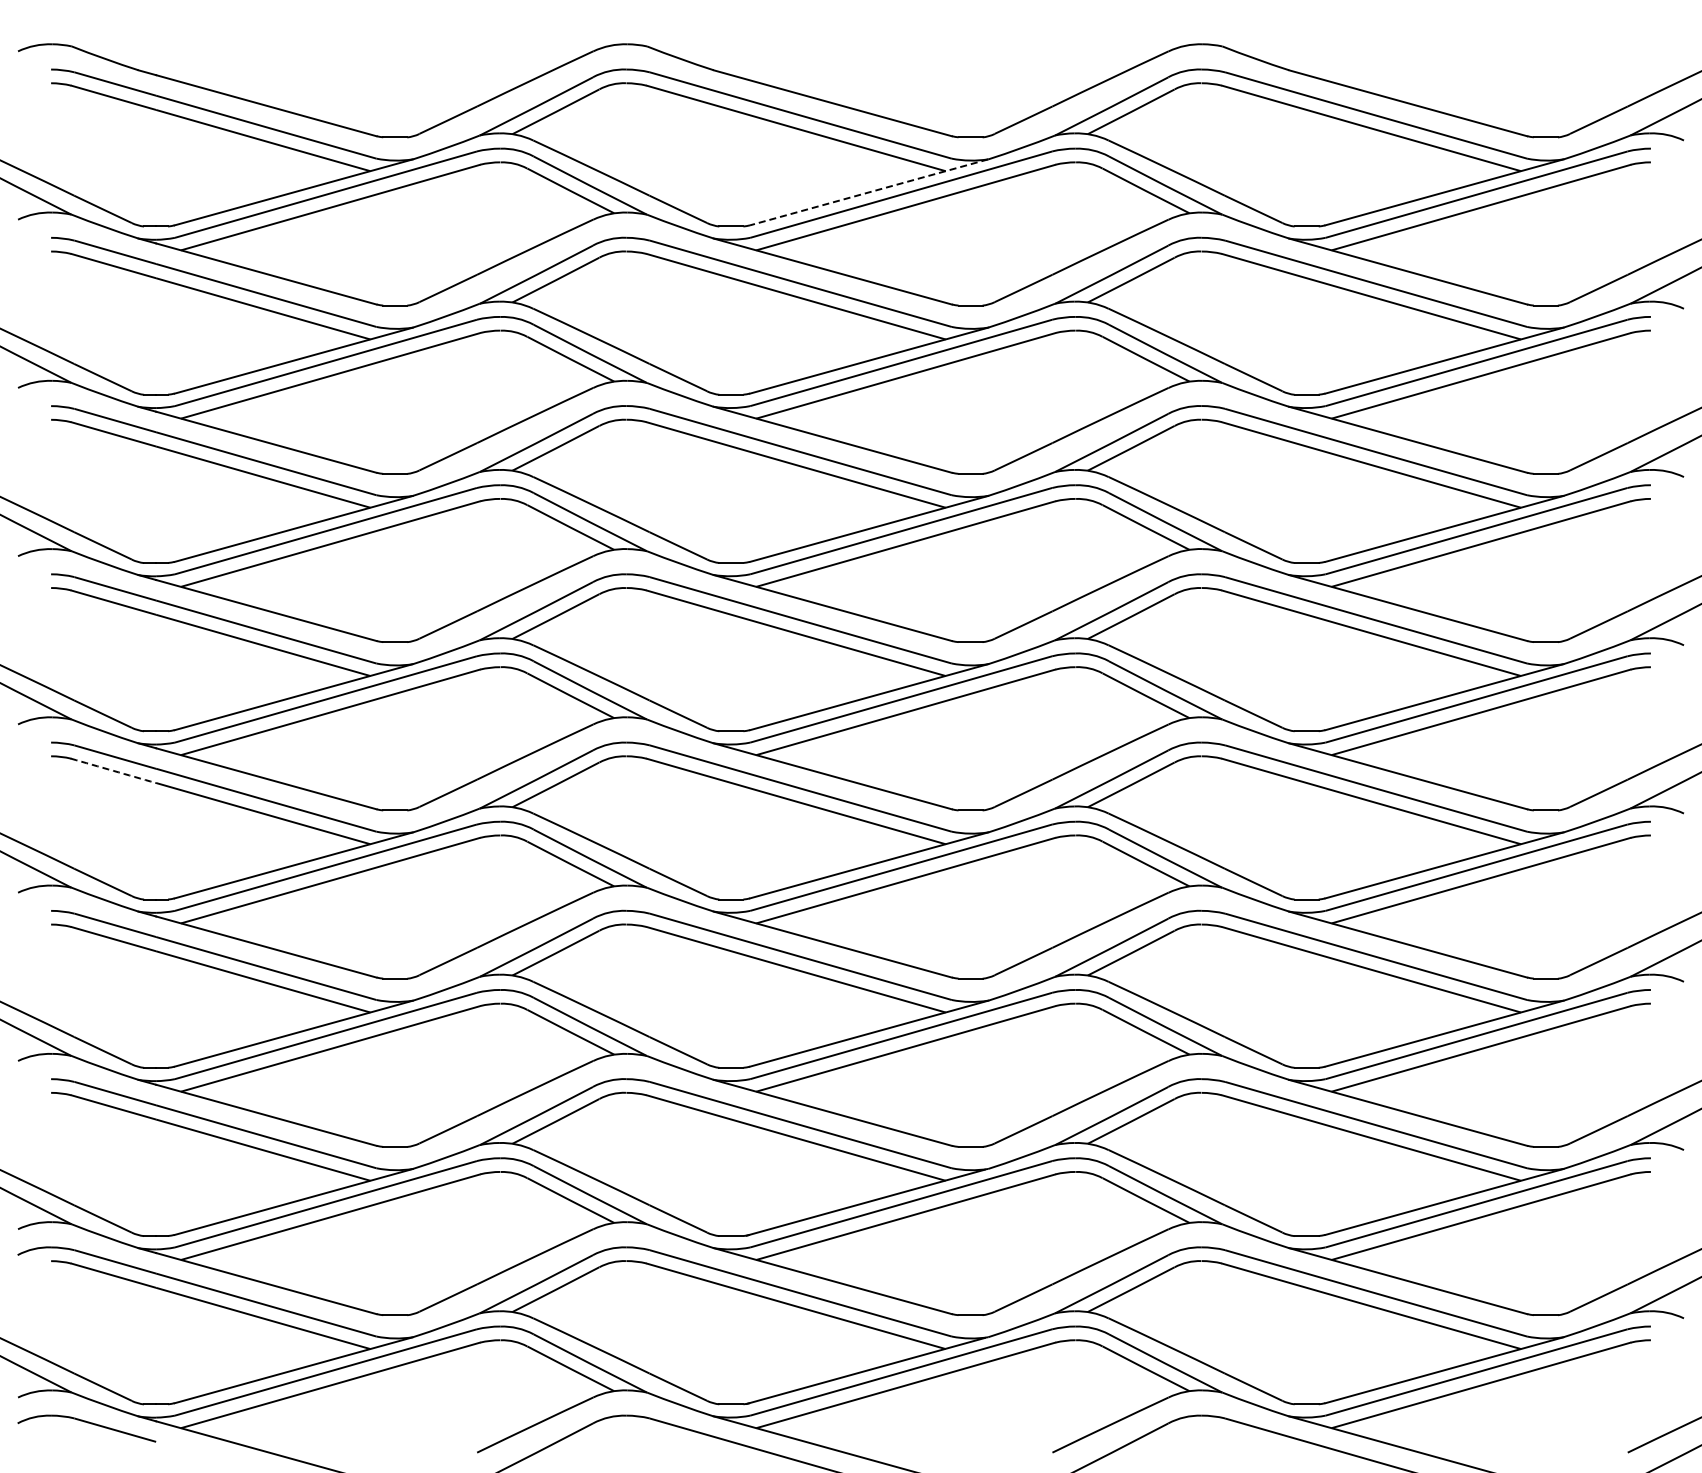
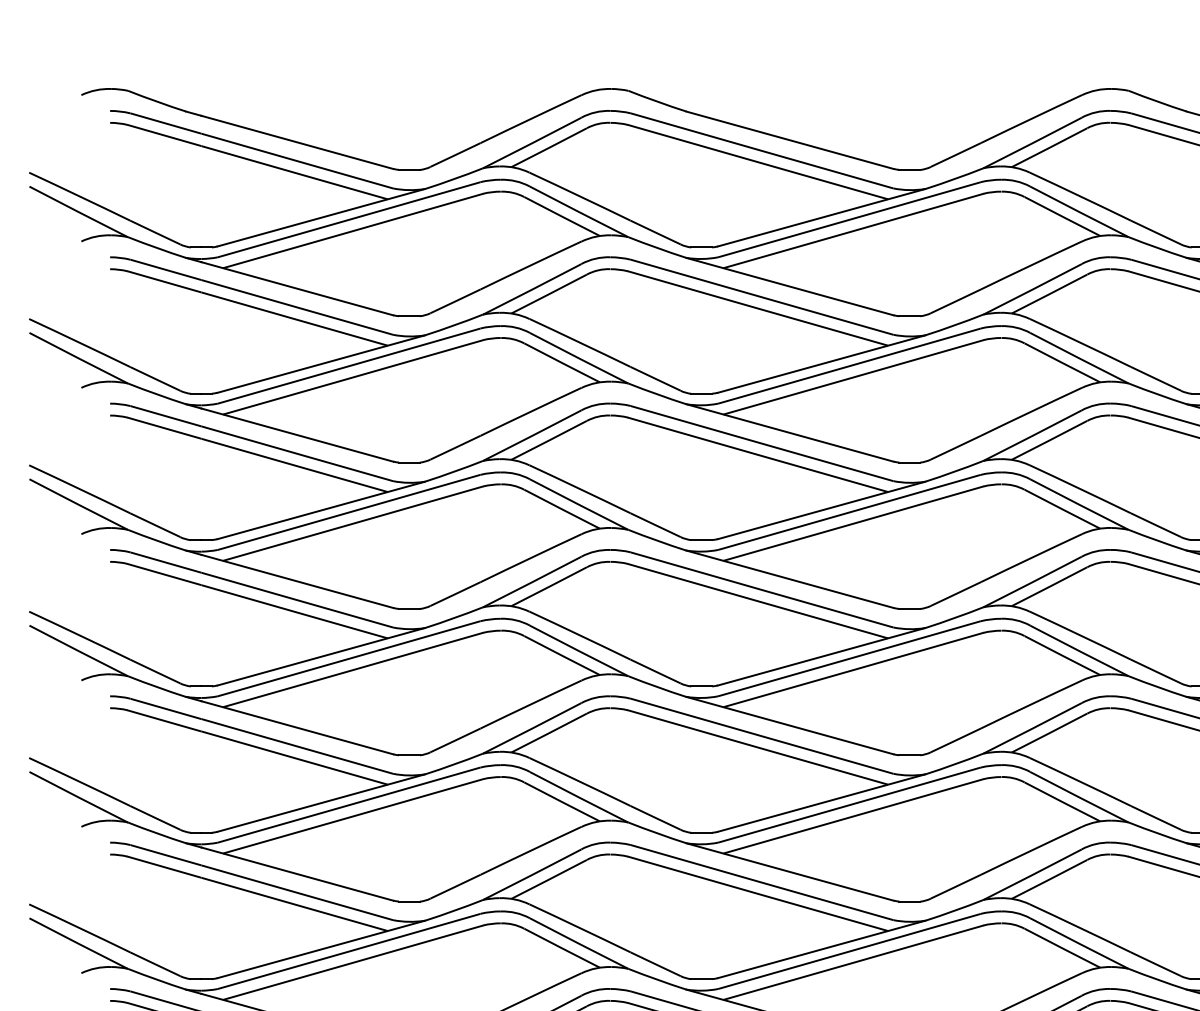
line: (869, 192) -> (821, 217), dashed -> solid
arc: (113, 770) -> (164, 720), dashed -> solid

